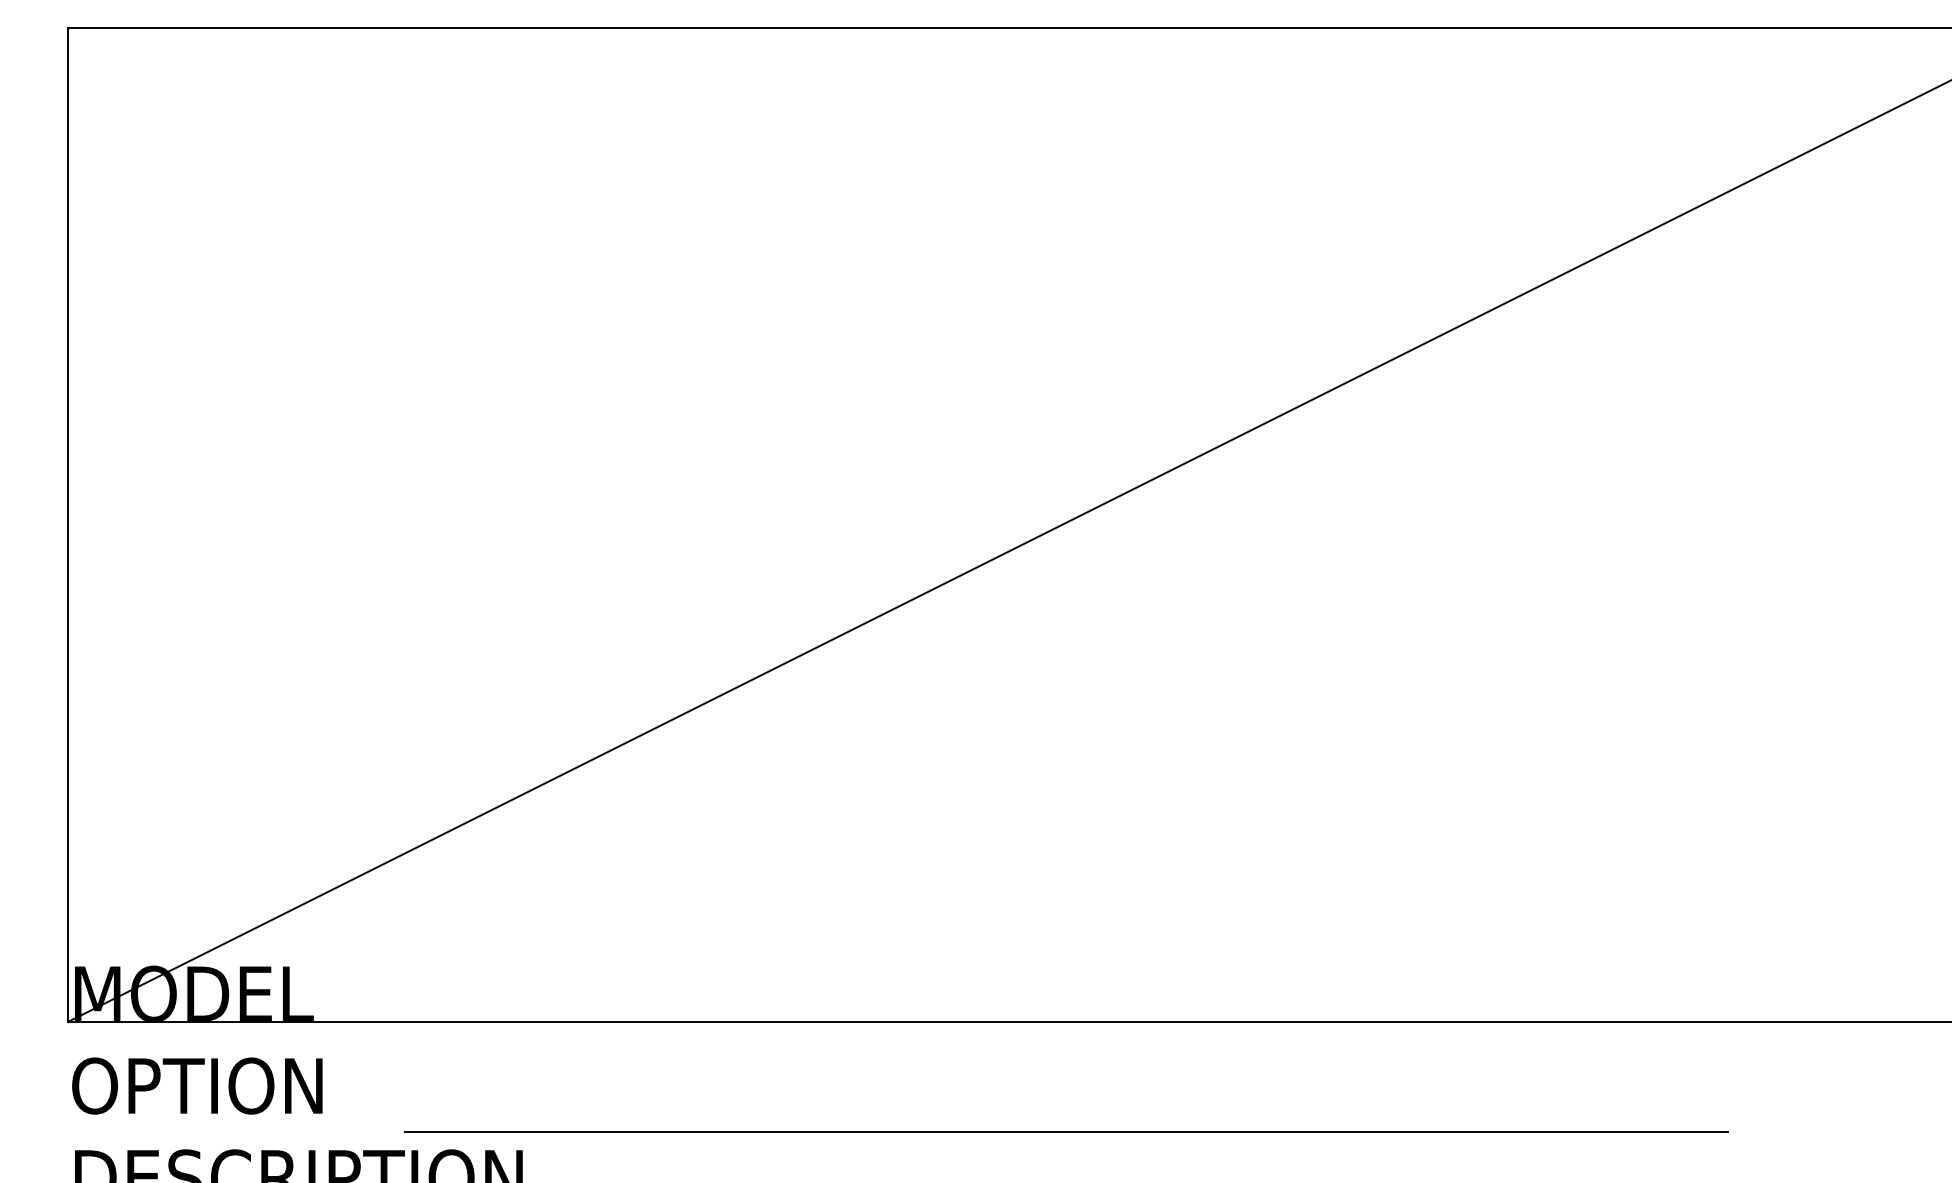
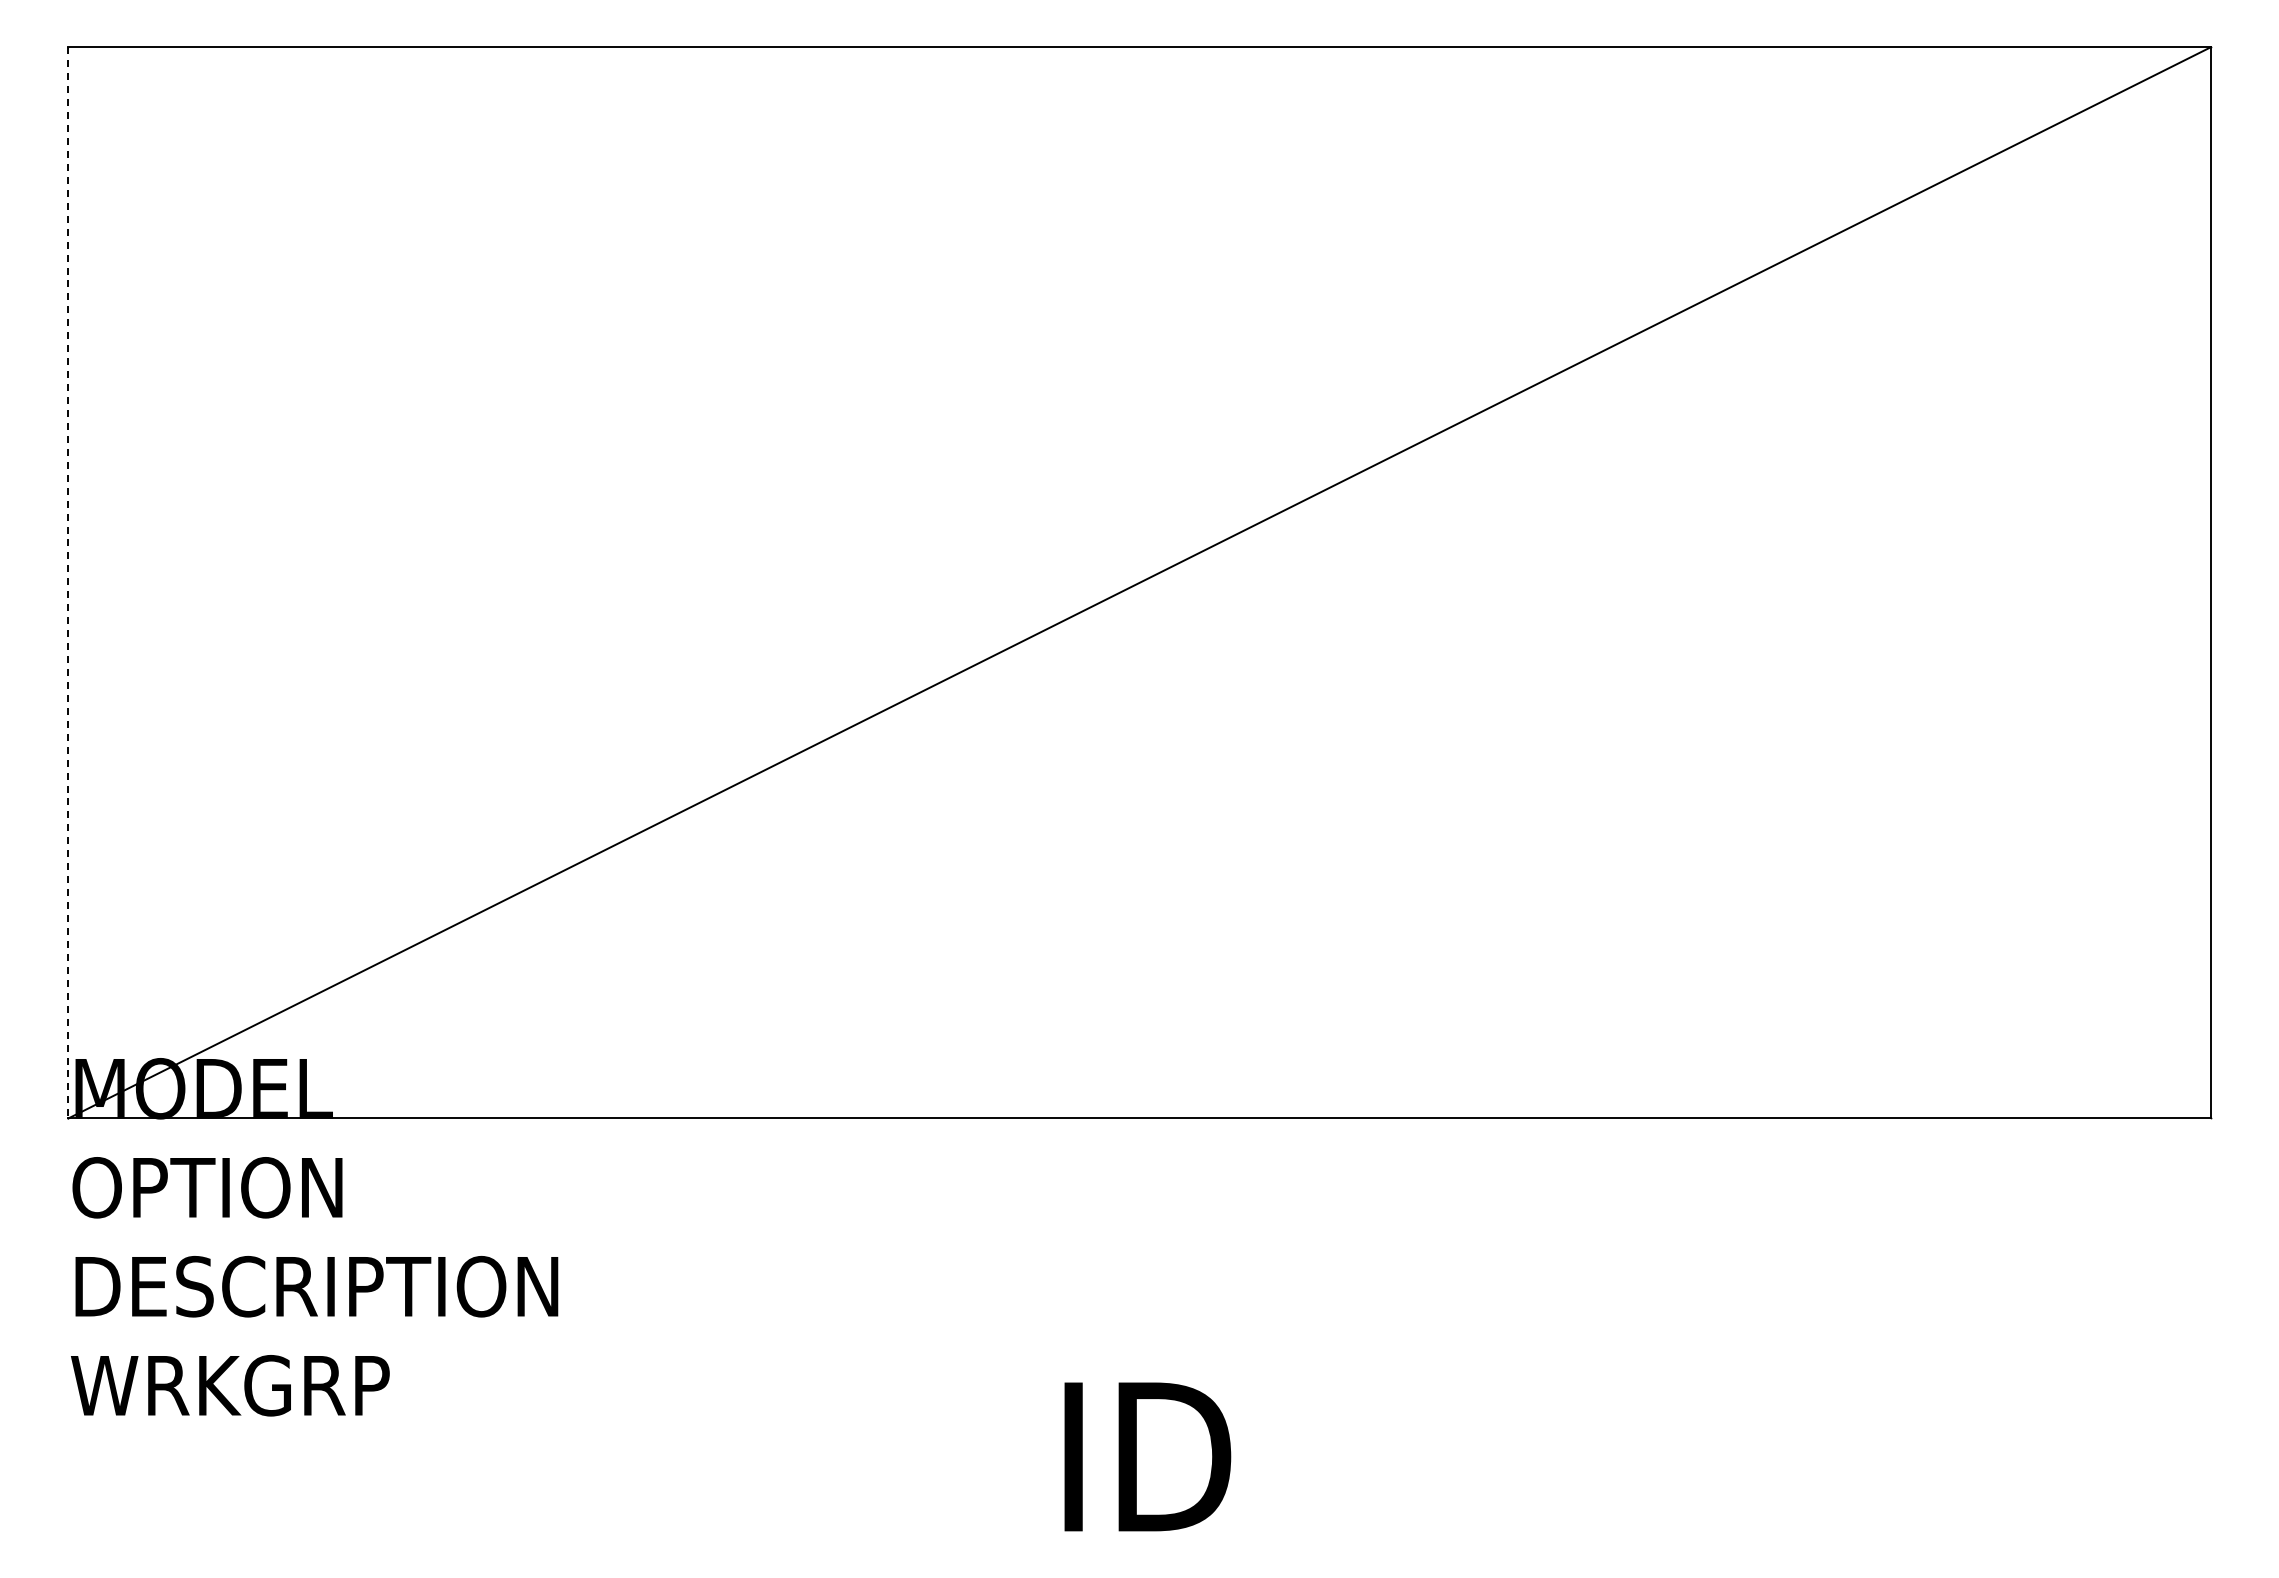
line: (68, 524) -> (68, 582), solid -> dashed
line: (1065, 1132) -> (1143, 1237), removed

